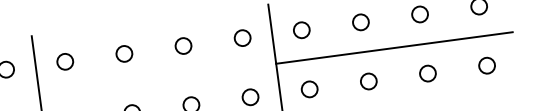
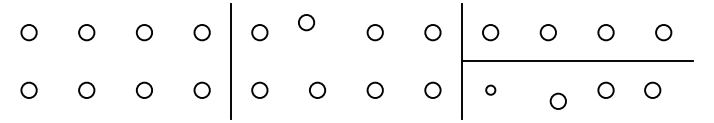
circle: (124, 53) -> (306, 22), moved
circle: (486, 64) -> (652, 89), moved
circle: (367, 80) -> (557, 100), moved
circle: (309, 88) -> (490, 89), size x0.6

